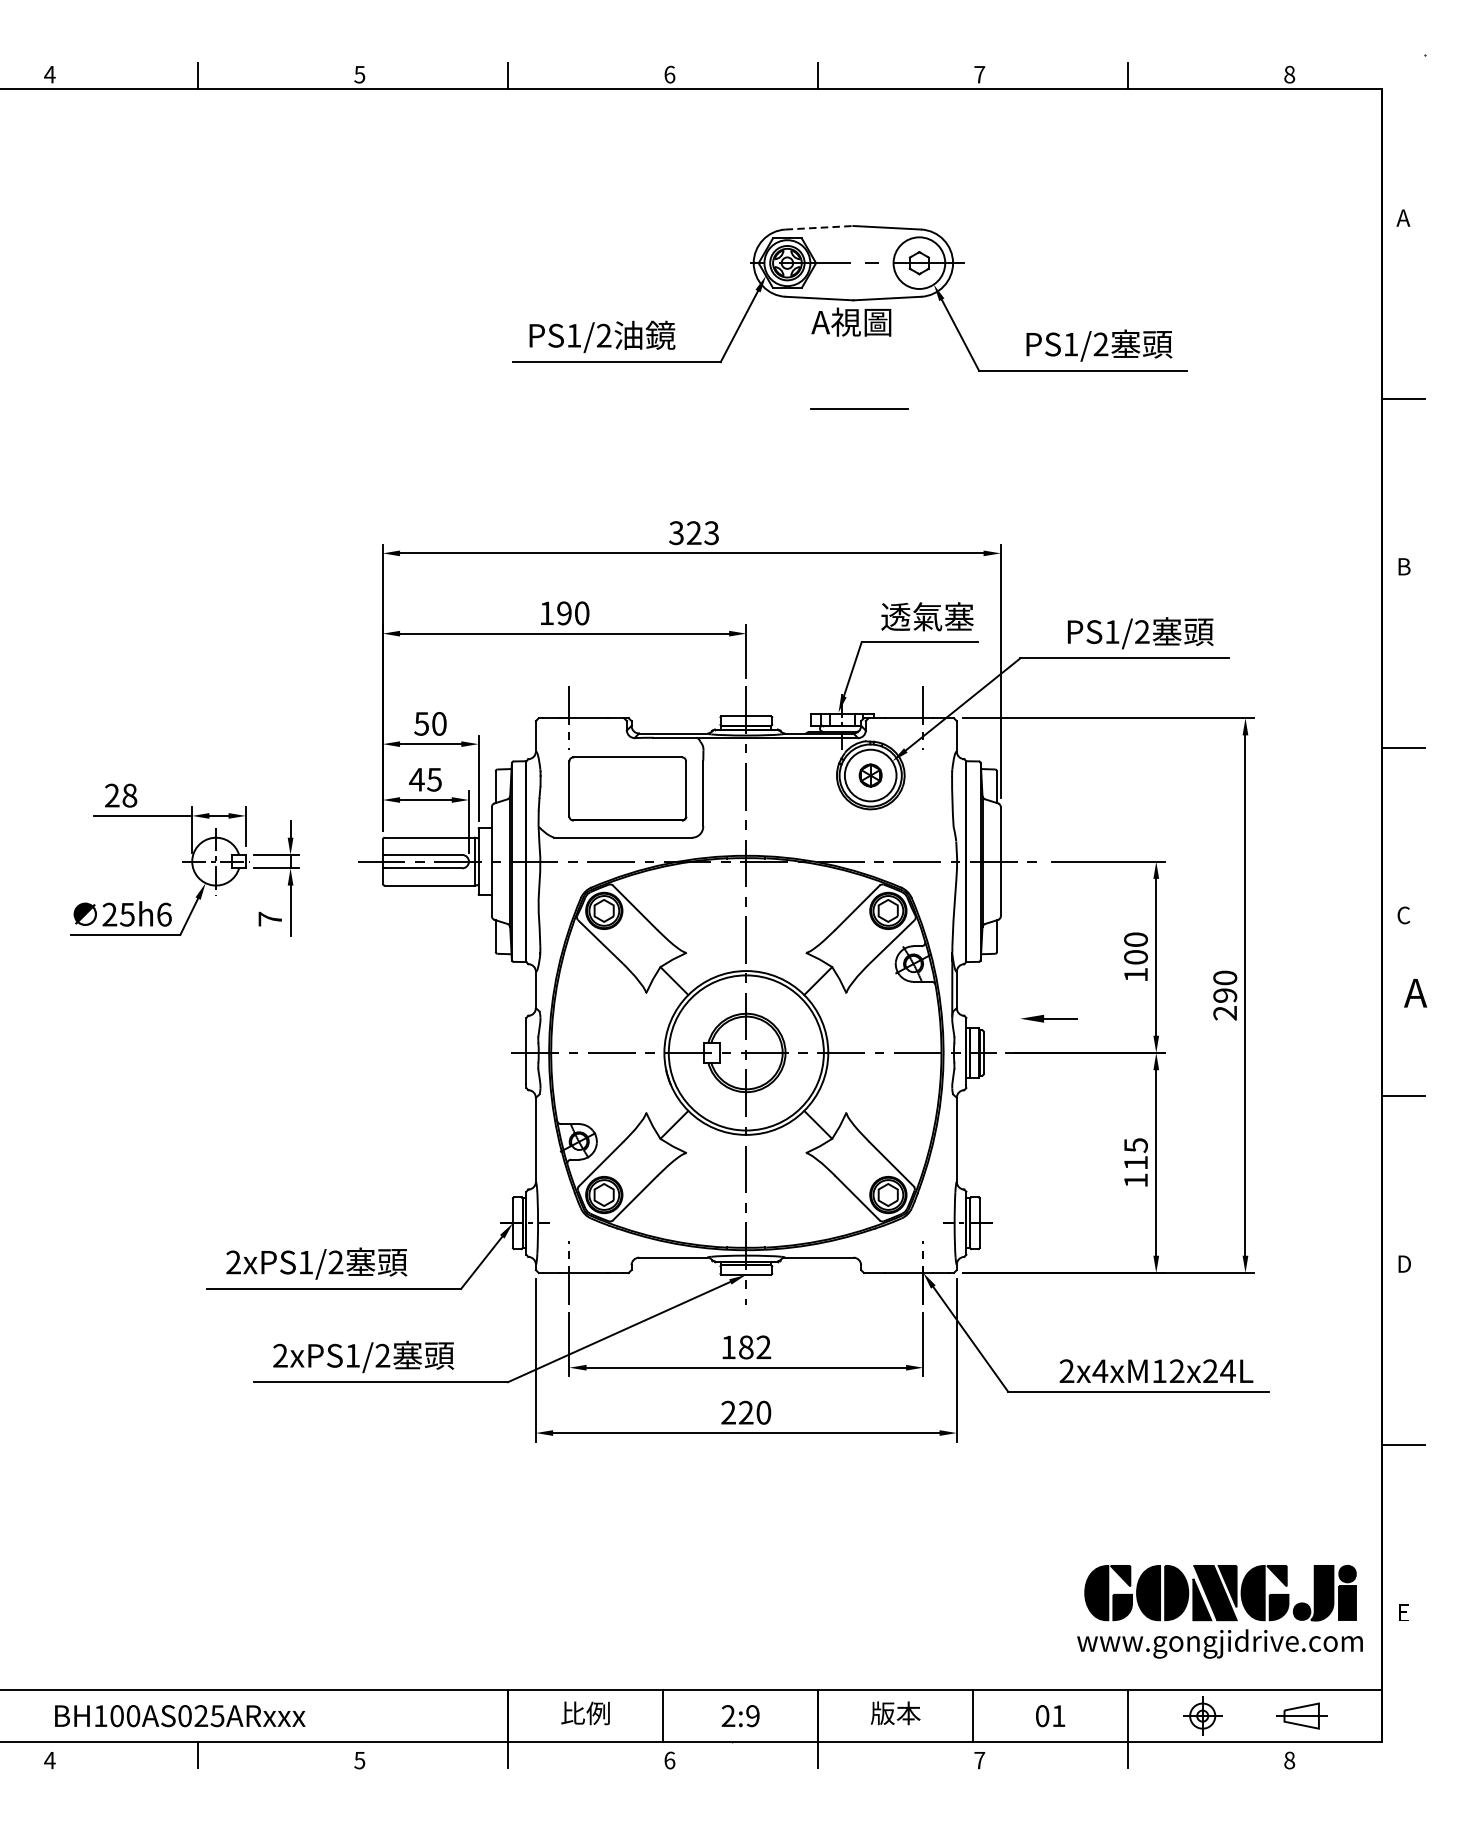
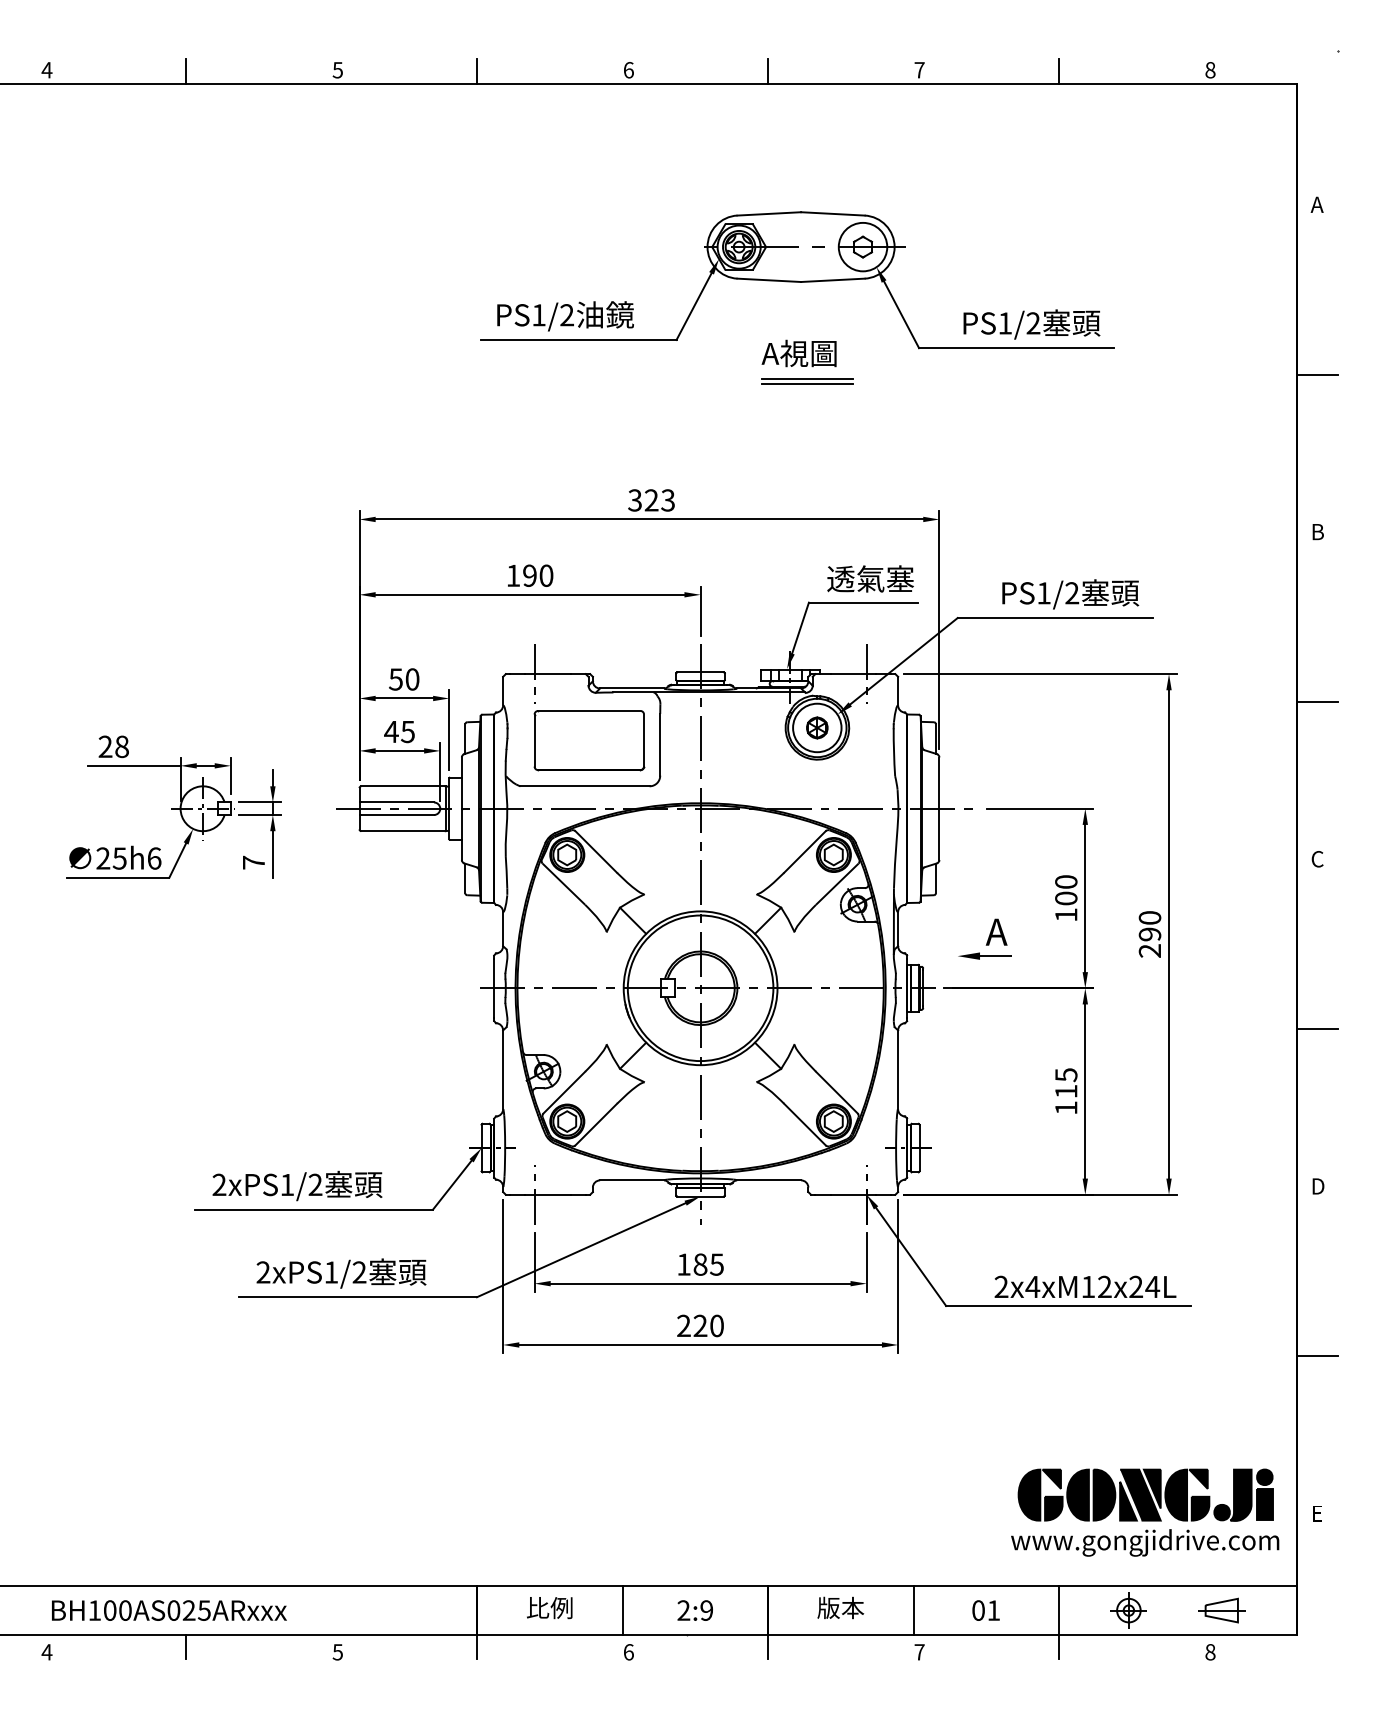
line: (819, 227) -> (769, 213), dashed -> solid
text: (850, 322) -> (798, 353), moved
line: (859, 403) -> (806, 378), added
text: (1415, 992) -> (996, 931), moved
text: (763, 1347) -> (716, 1264), 182 -> 185

